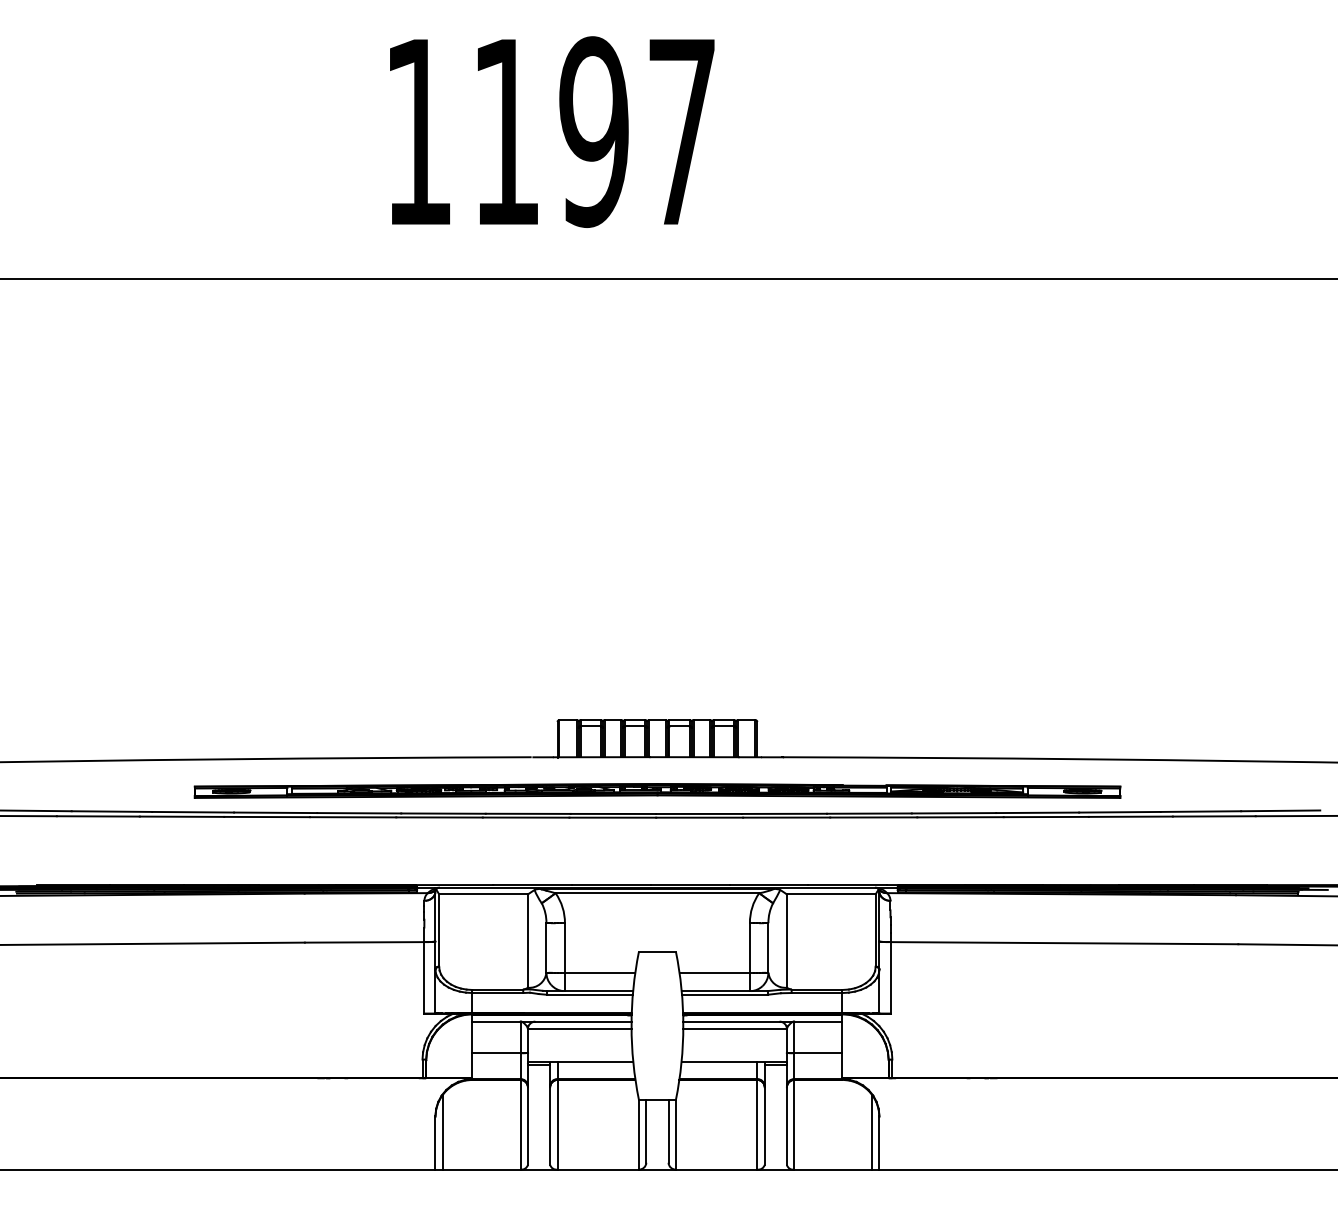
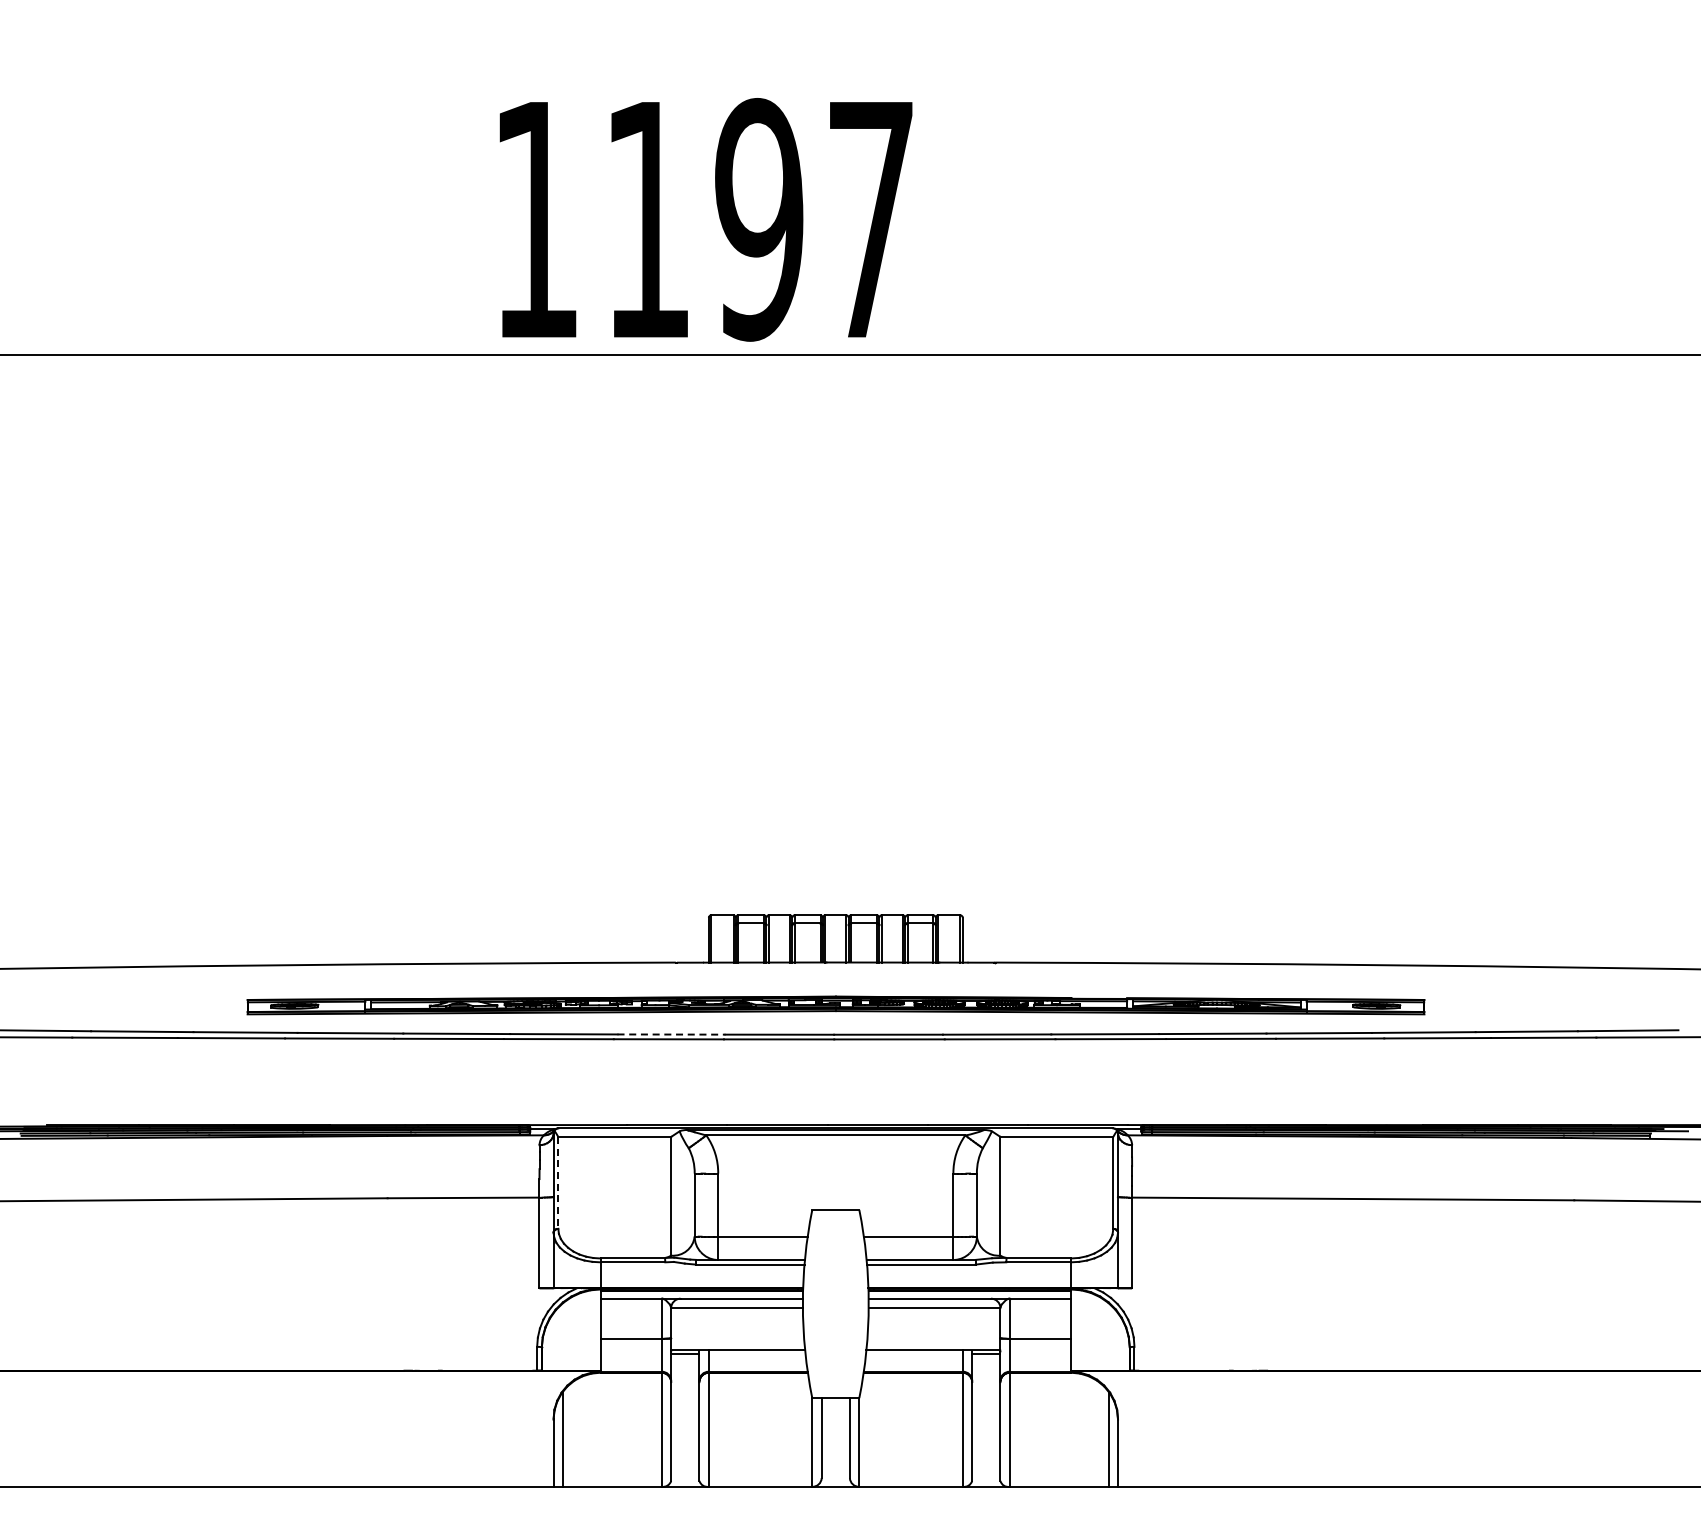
text: (551, 131) -> (705, 219), moved
line: (528, 813) -> (671, 1034), solid -> dashed
line: (439, 930) -> (558, 1182), solid -> dashed

